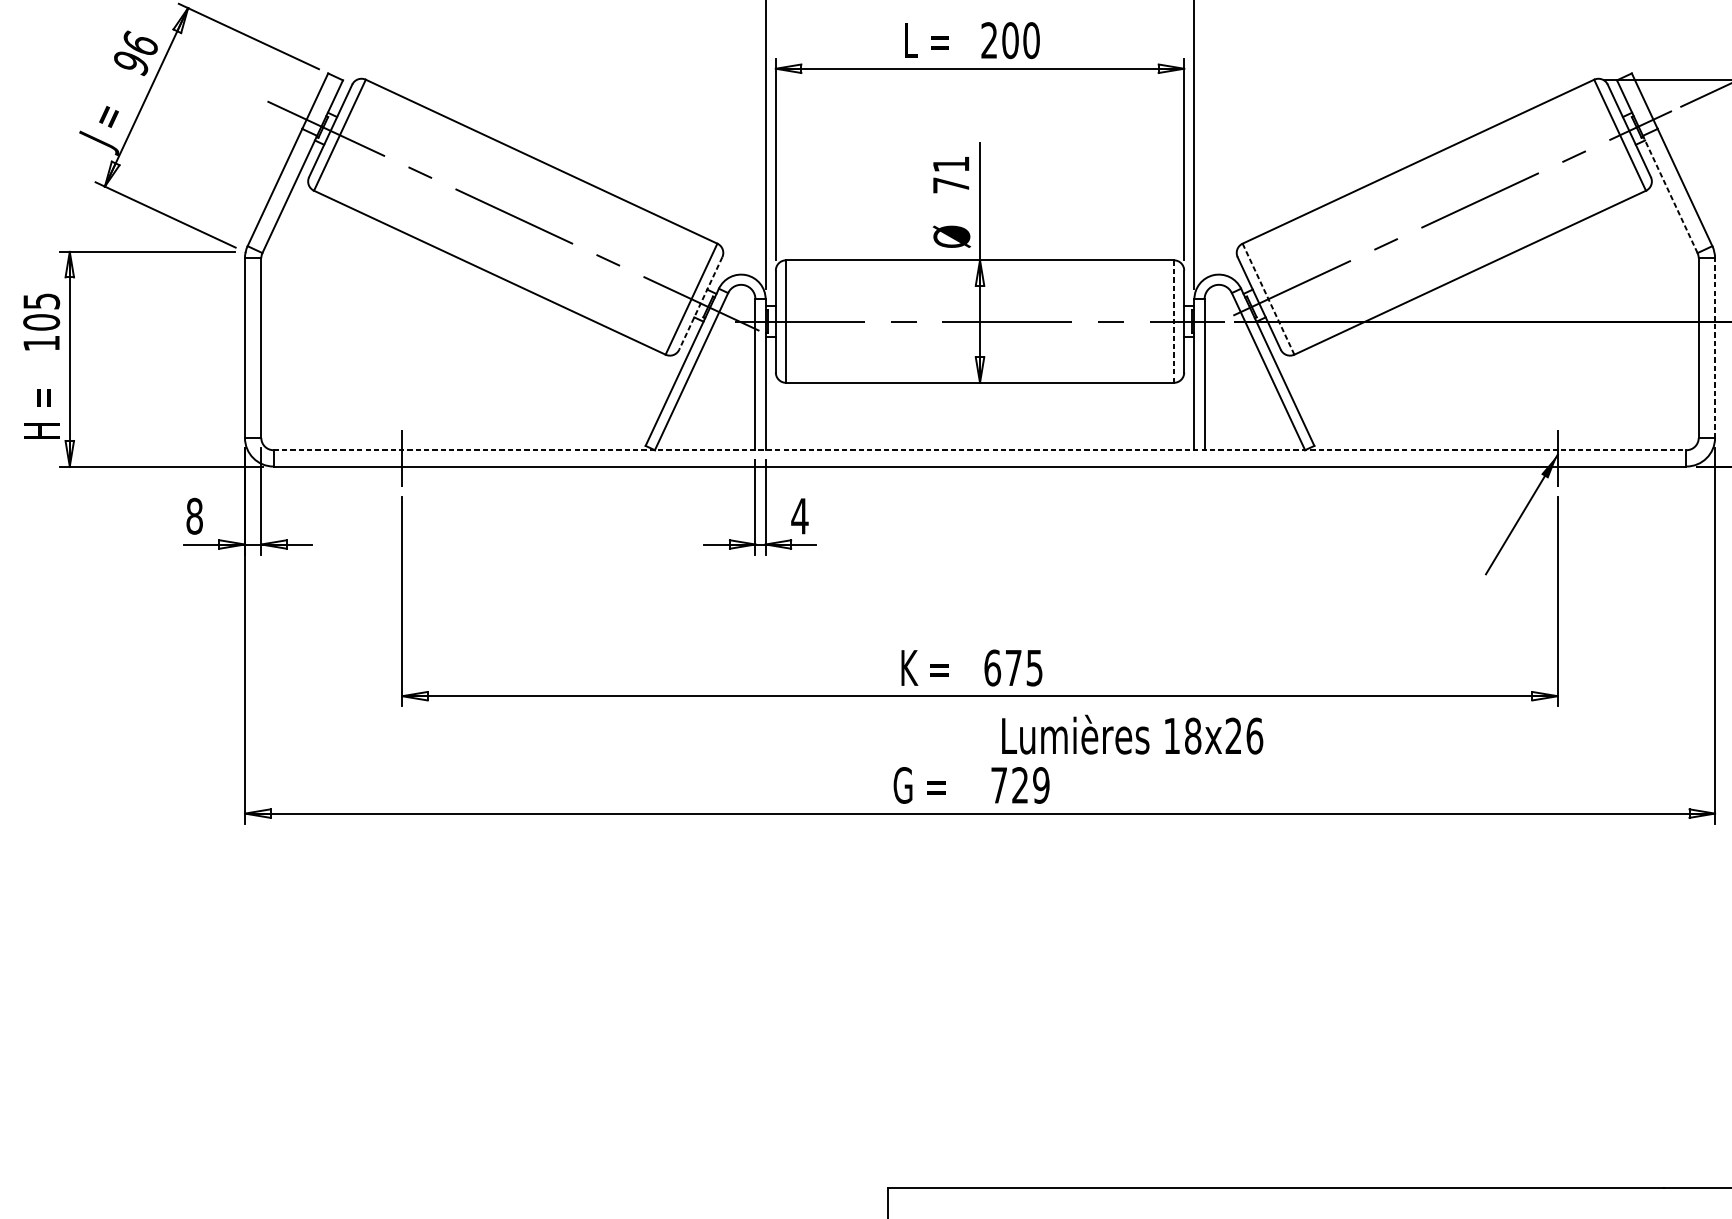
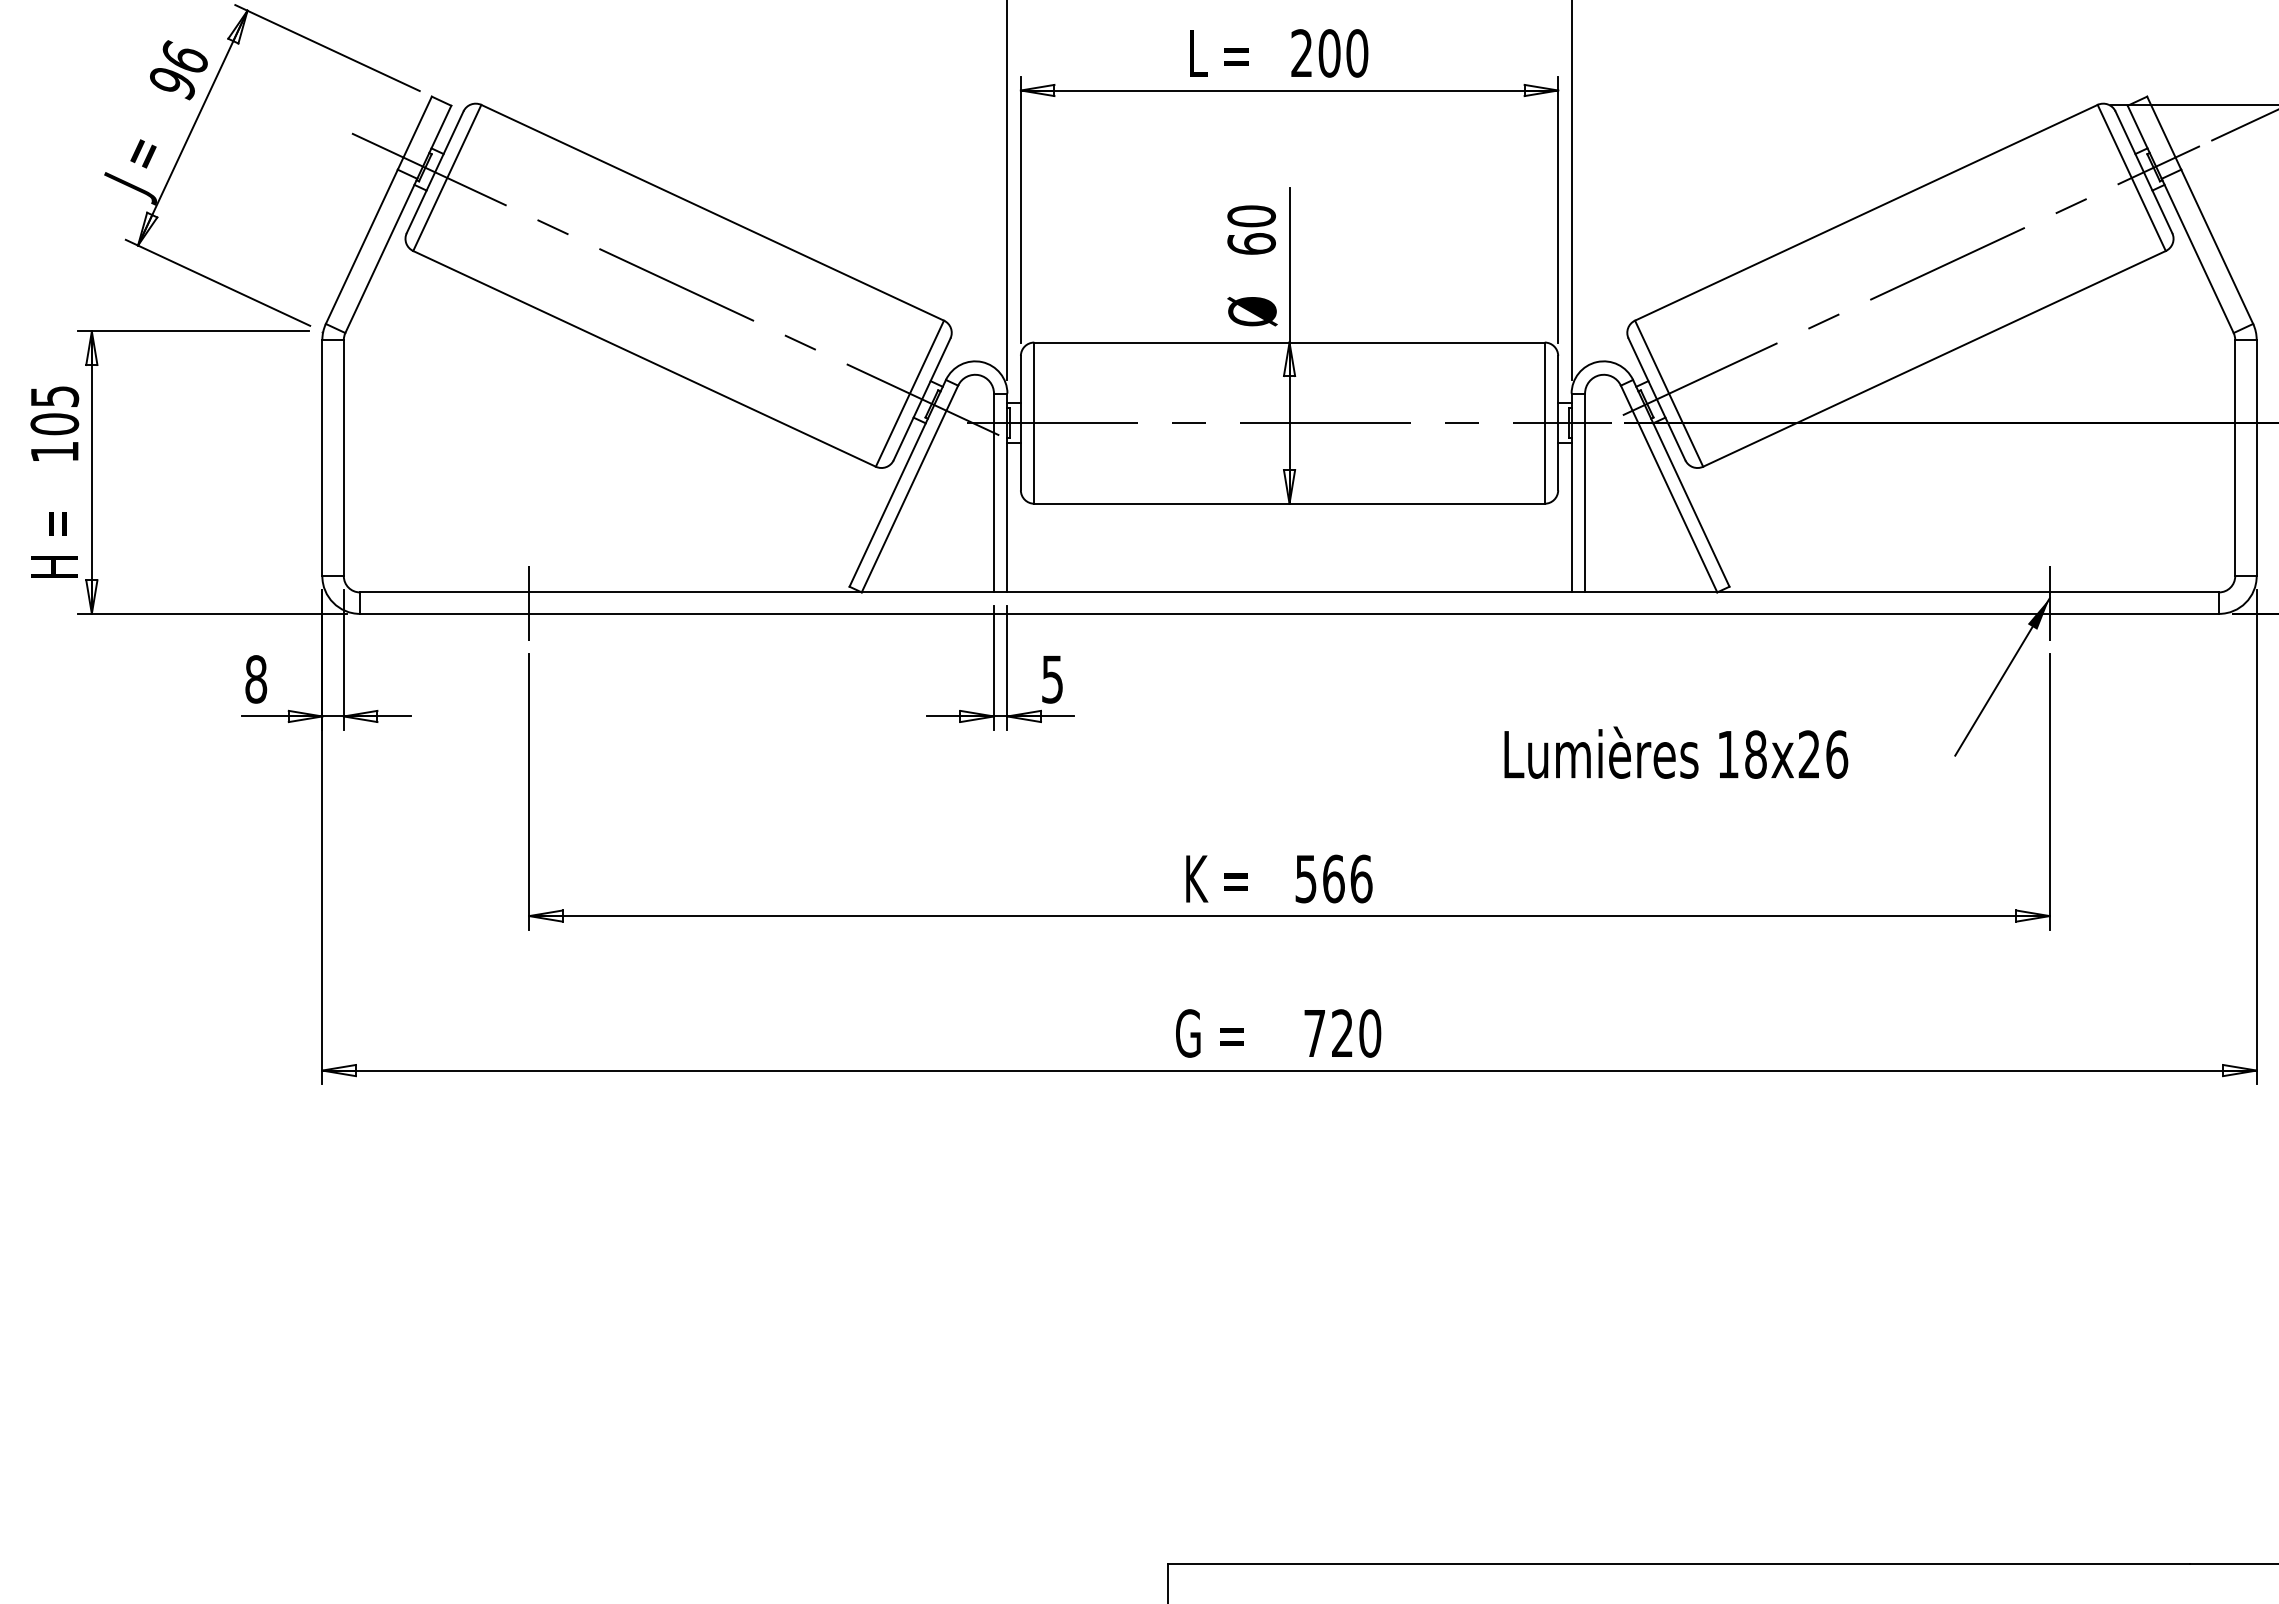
text: (951, 174) -> (1251, 229), 71 -> 60
line: (1670, 194) -> (2197, 255), dashed -> solid
line: (1268, 299) -> (1669, 393), dashed -> solid
line: (700, 303) -> (921, 399), dashed -> solid
line: (1173, 321) -> (1544, 423), dashed -> solid
line: (1714, 347) -> (2256, 457), dashed -> solid
line: (980, 450) -> (1289, 592), dashed -> solid
text: (799, 516) -> (1052, 679), 4 -> 5
text: (1013, 667) -> (1333, 878), 675 -> 566
text: (1132, 734) -> (1676, 752), moved
text: (1041, 785) -> (1370, 1033), 729 -> 720

